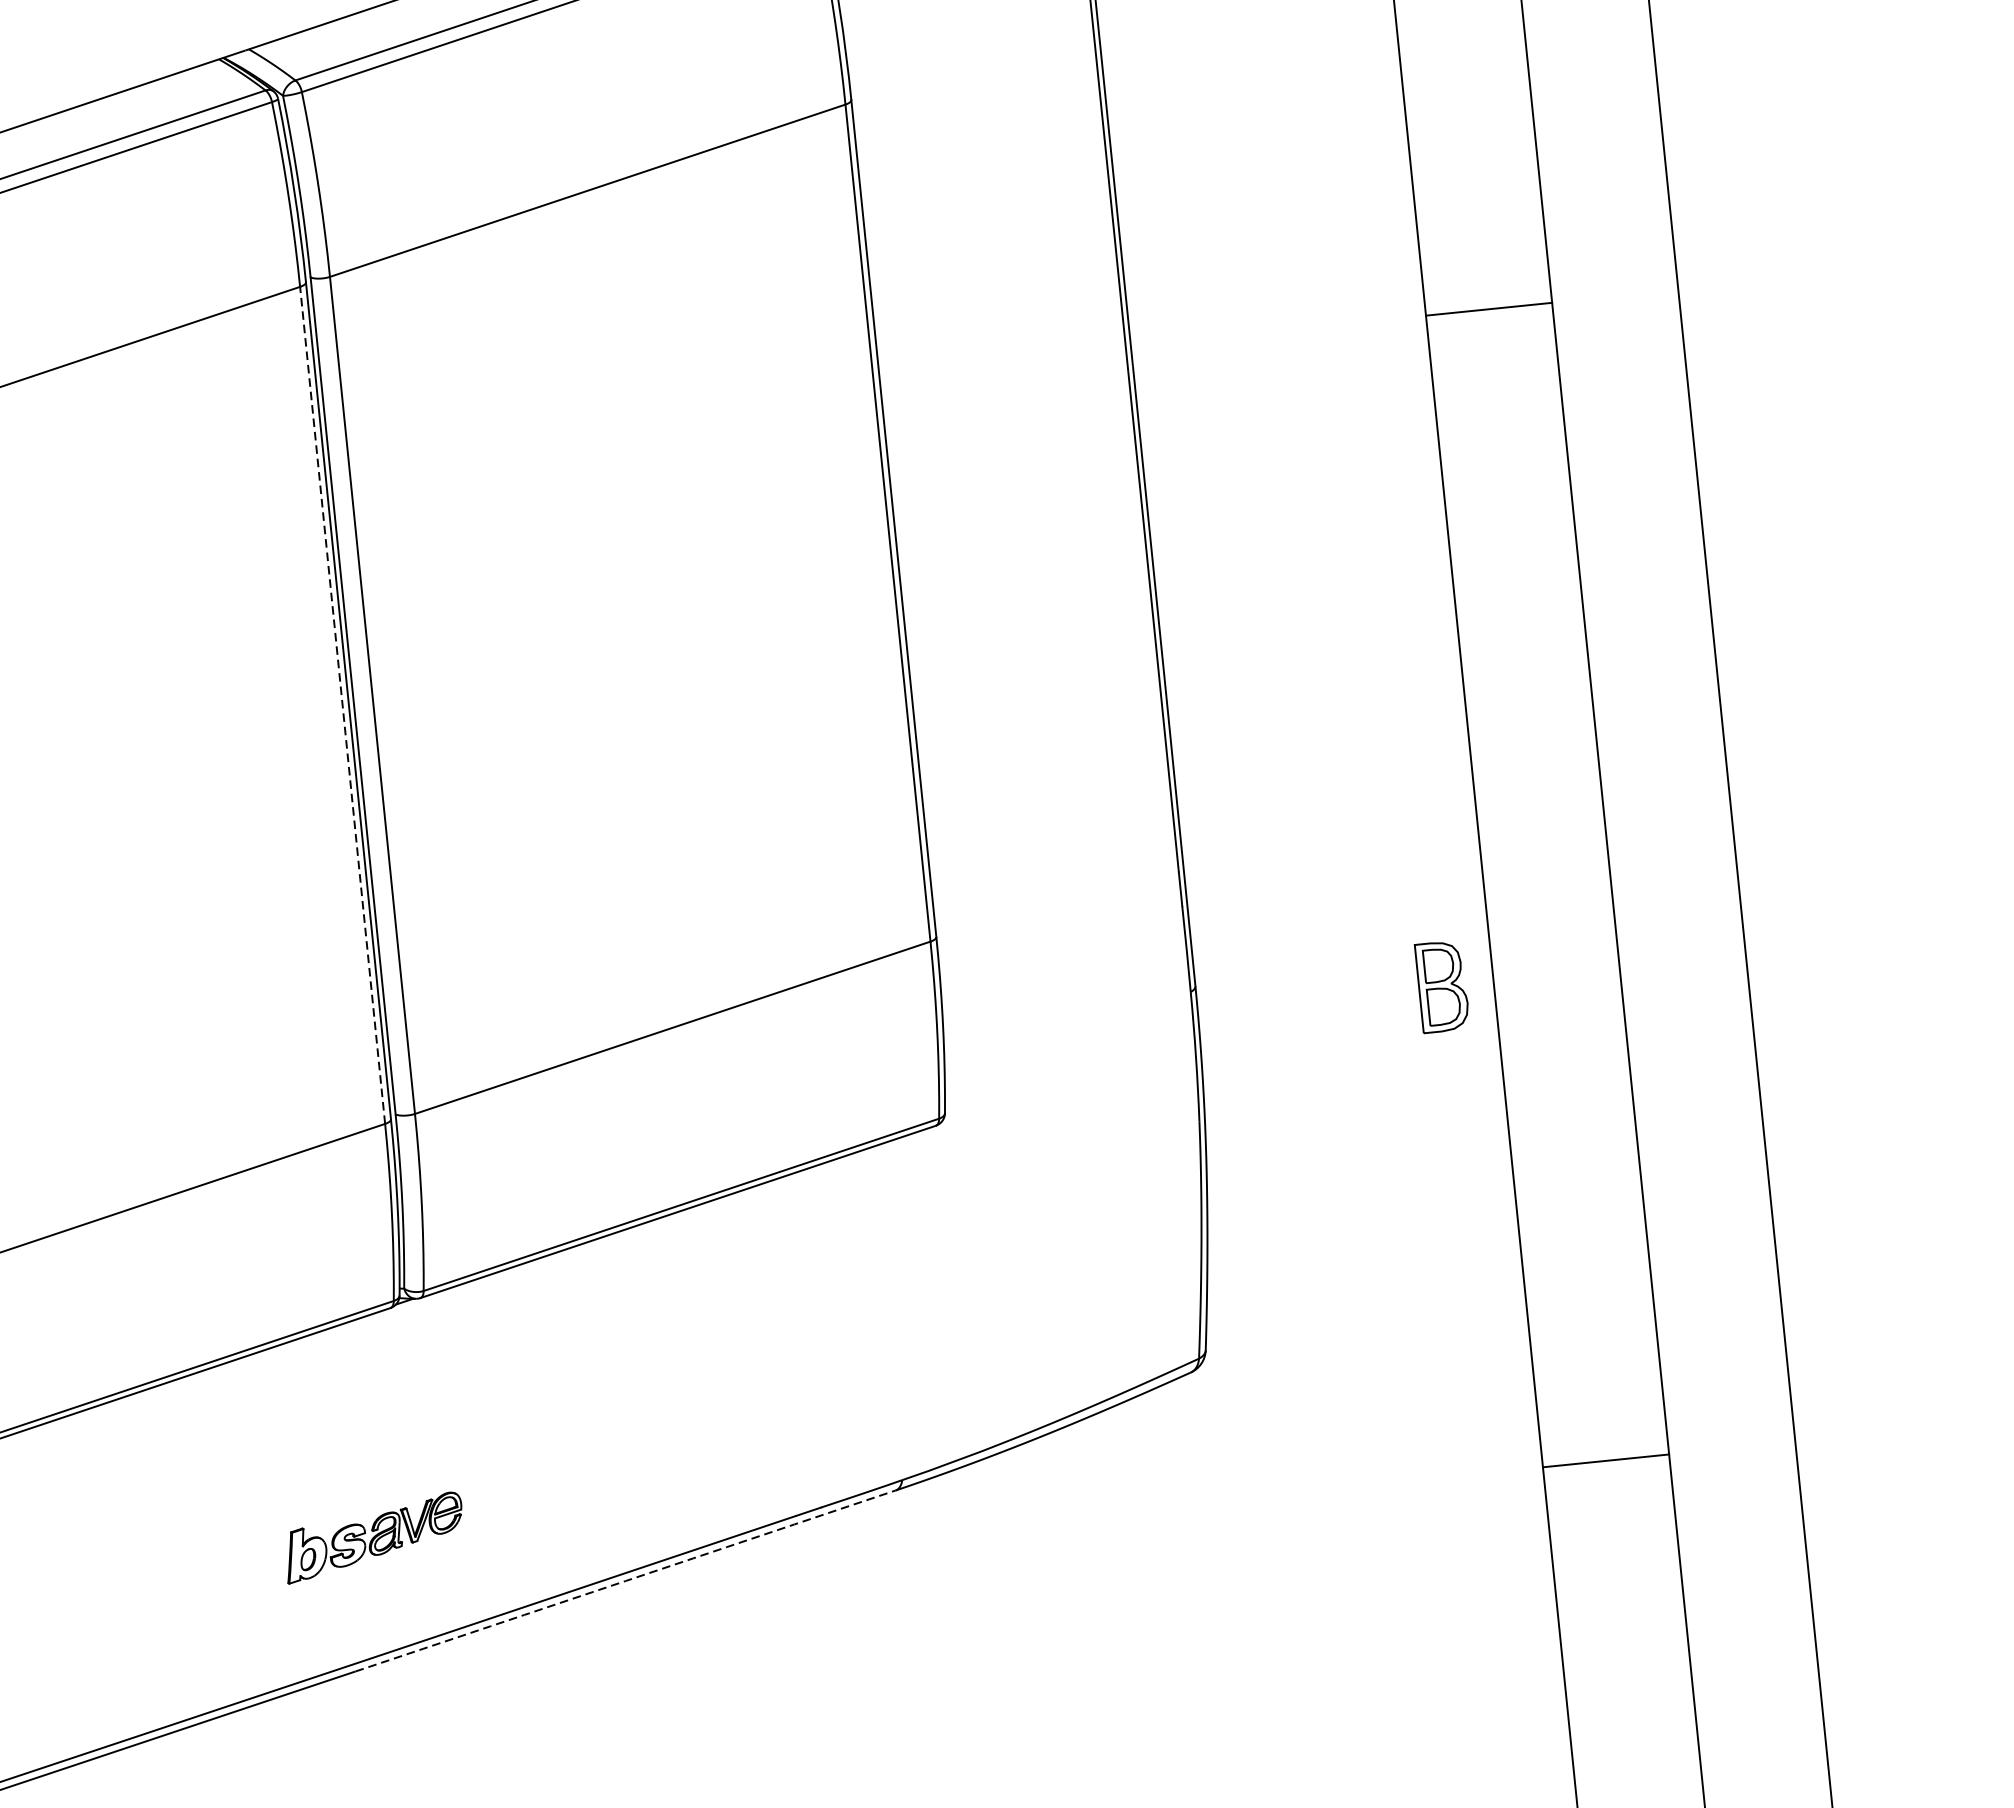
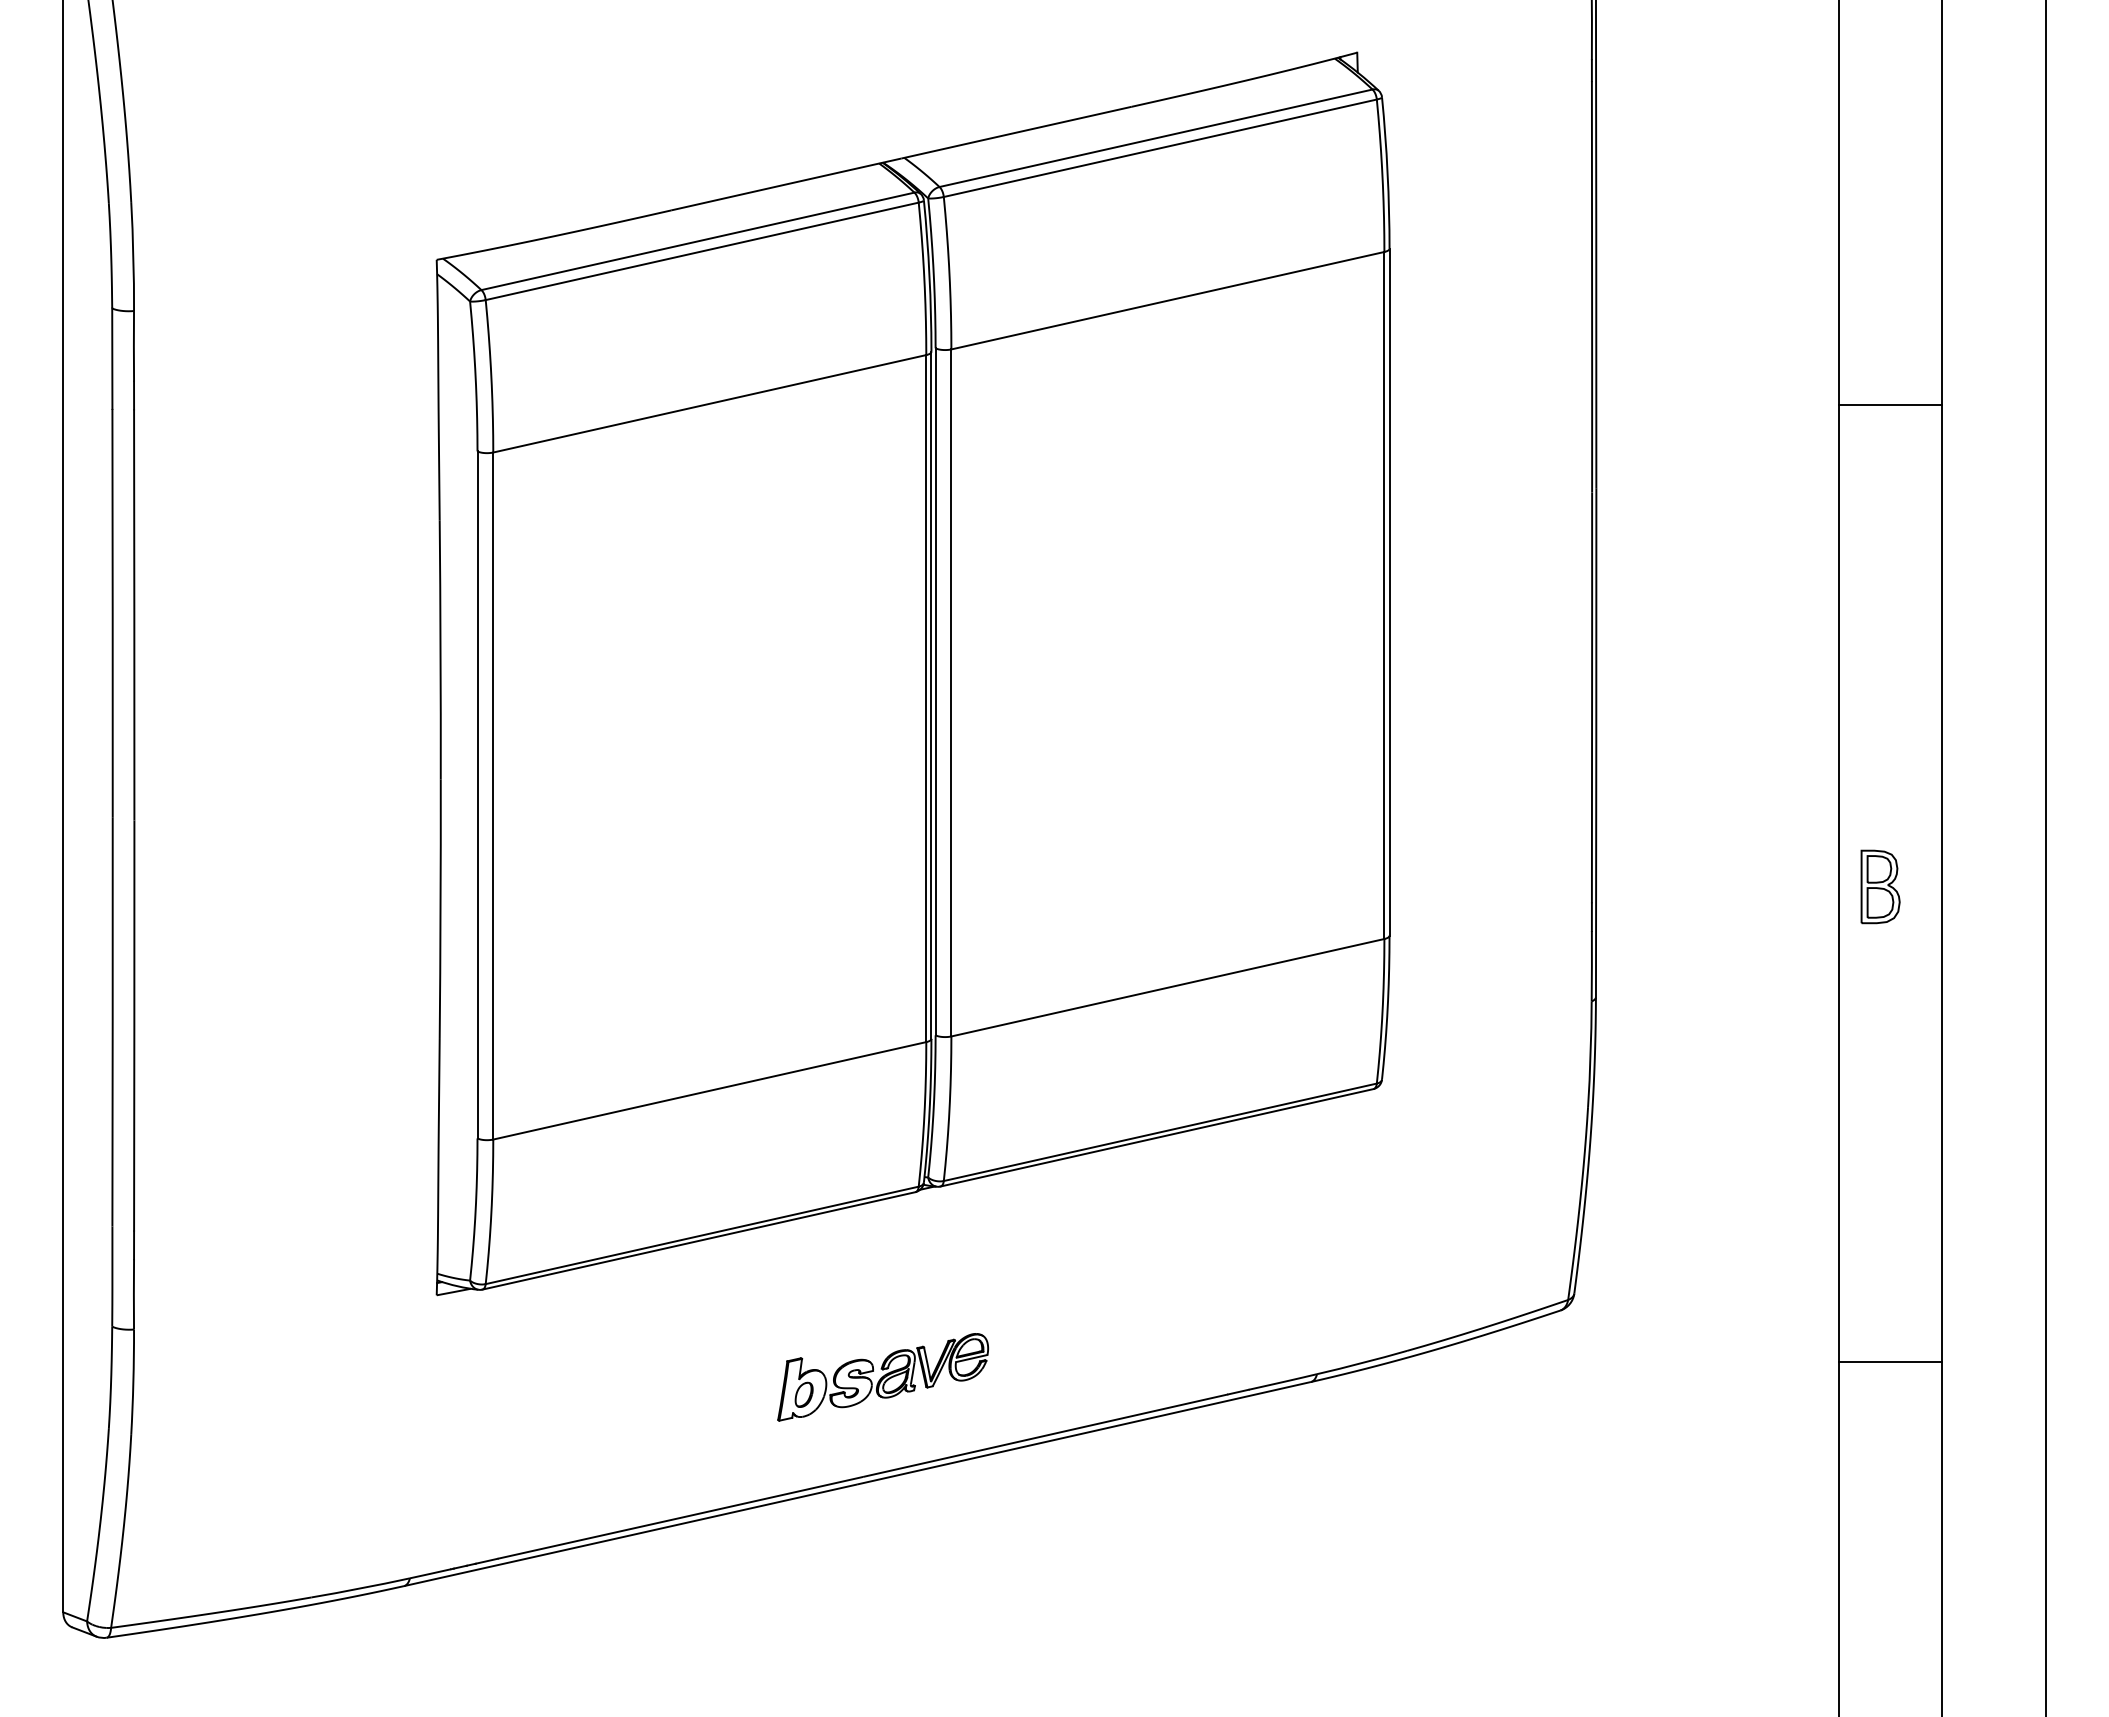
line: (1489, 309) -> (1890, 405), moved
line: (342, 705) -> (926, 698), dashed -> solid
part: (1442, 986) -> (1880, 886), moved
line: (1606, 1460) -> (1890, 1361), moved
part: (374, 1537) -> (883, 1377), size x1.43
arc: (625, 1581) -> (1083, 1433), dashed -> solid

